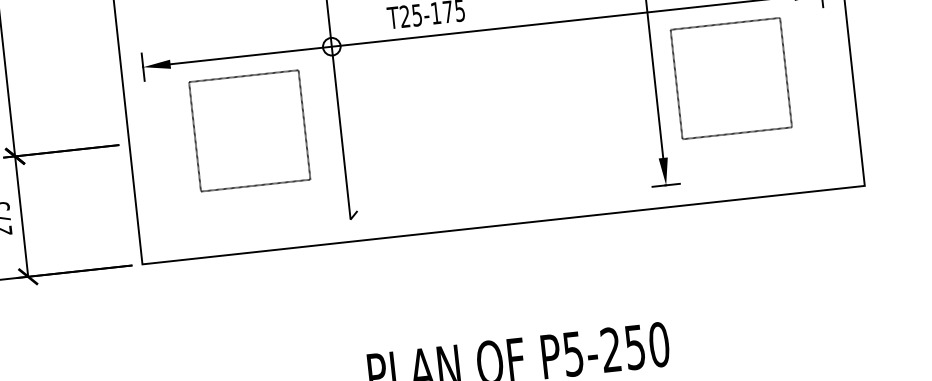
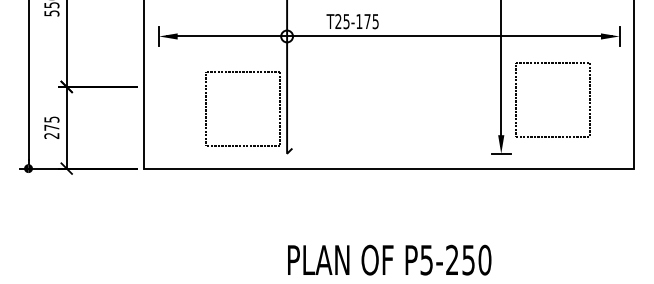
part: (725, 24) -> (552, 63), moved
part: (243, 77) -> (242, 72), moved

